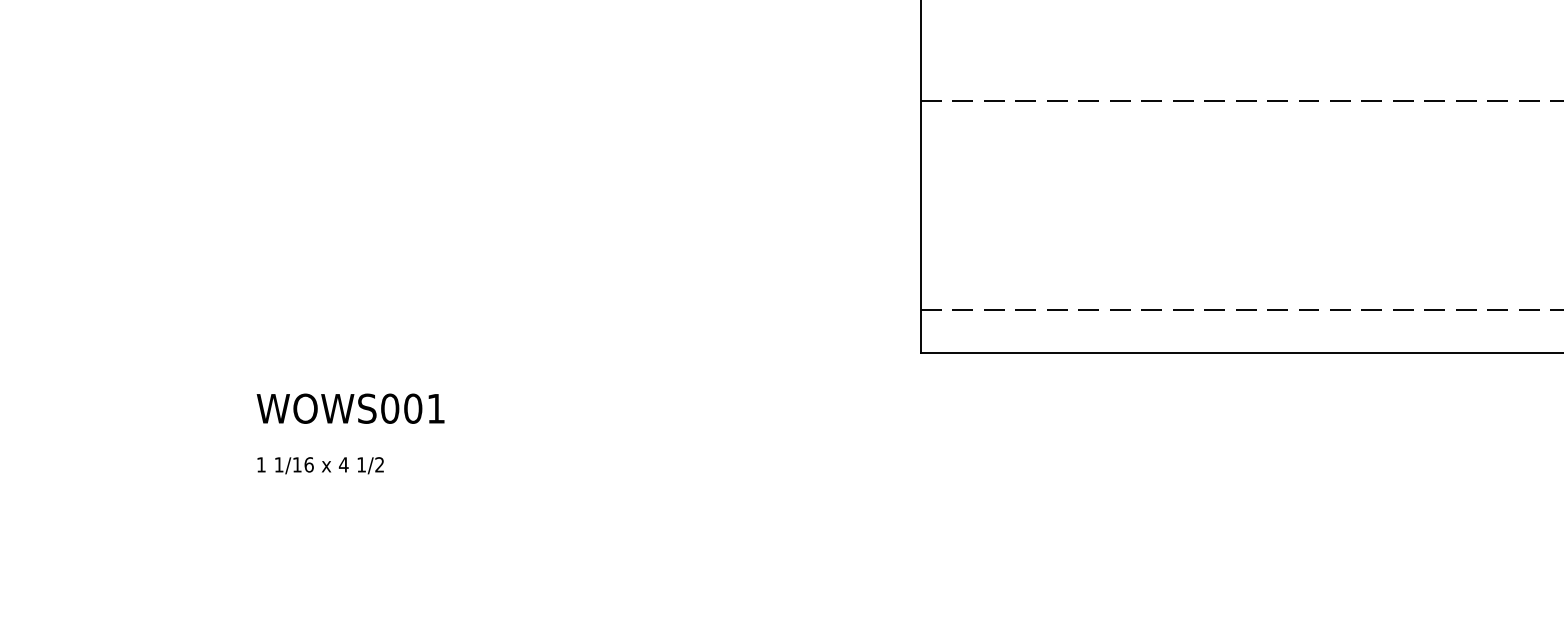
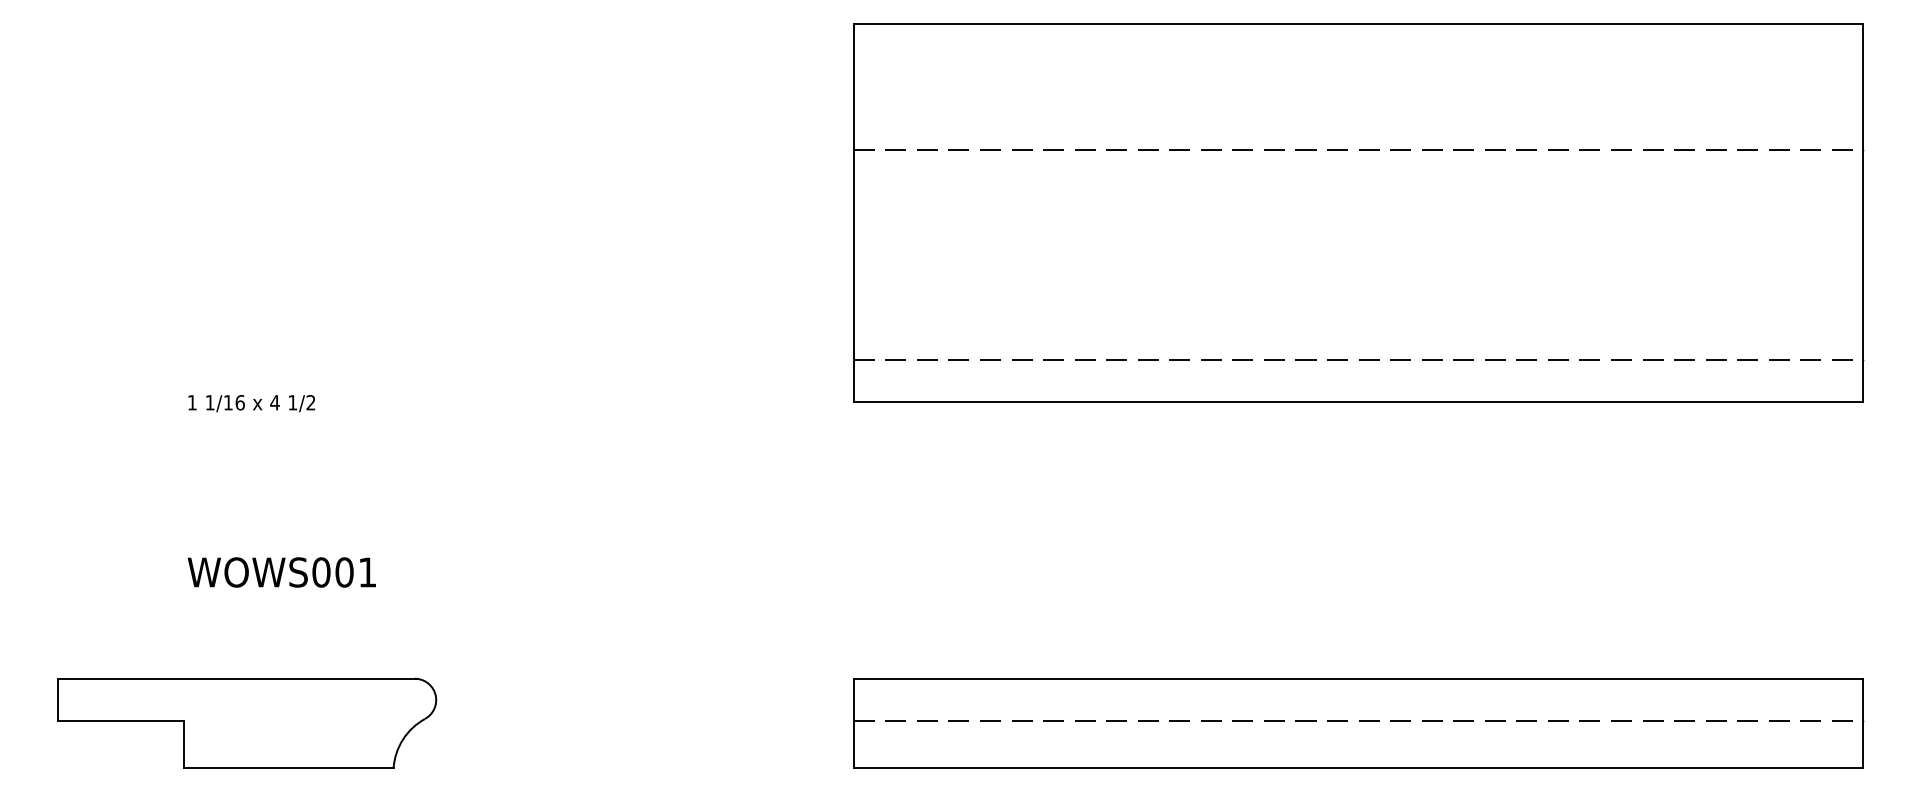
text: (350, 408) -> (281, 572), moved
text: (320, 465) -> (251, 403), moved

